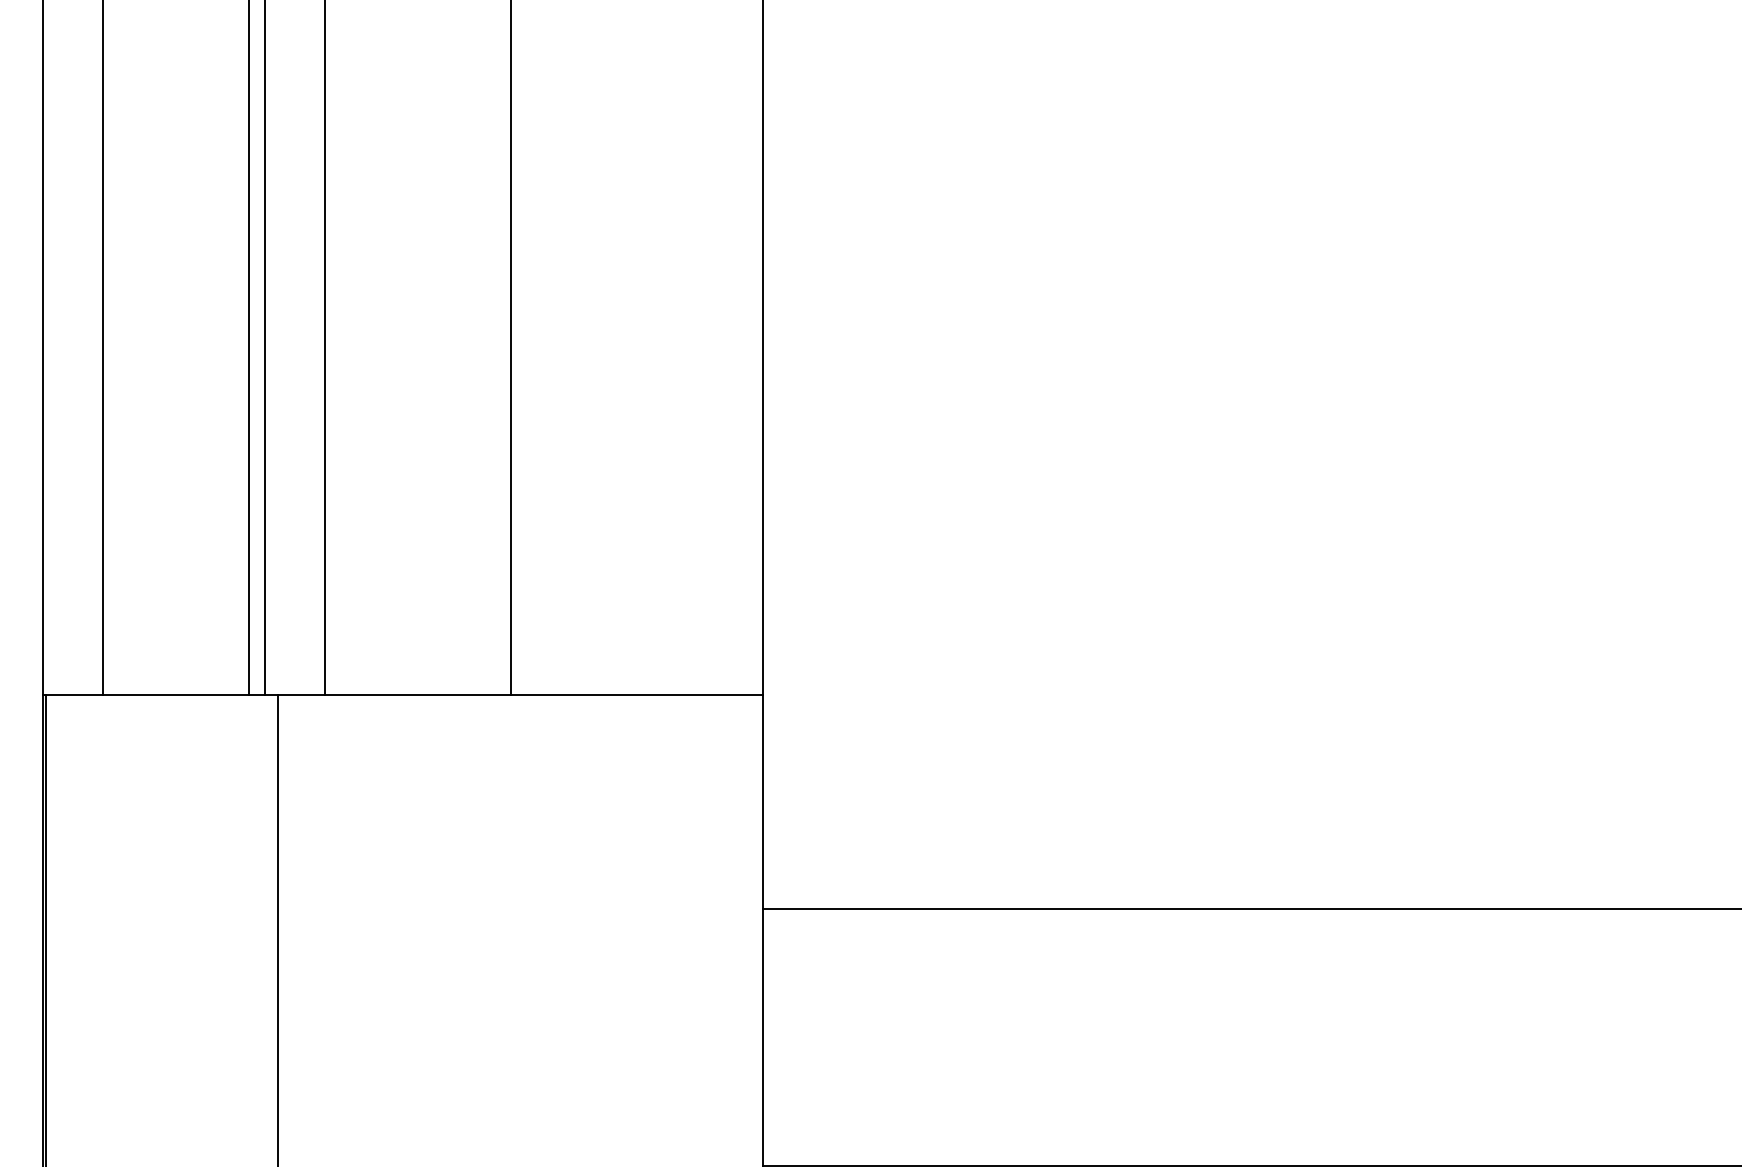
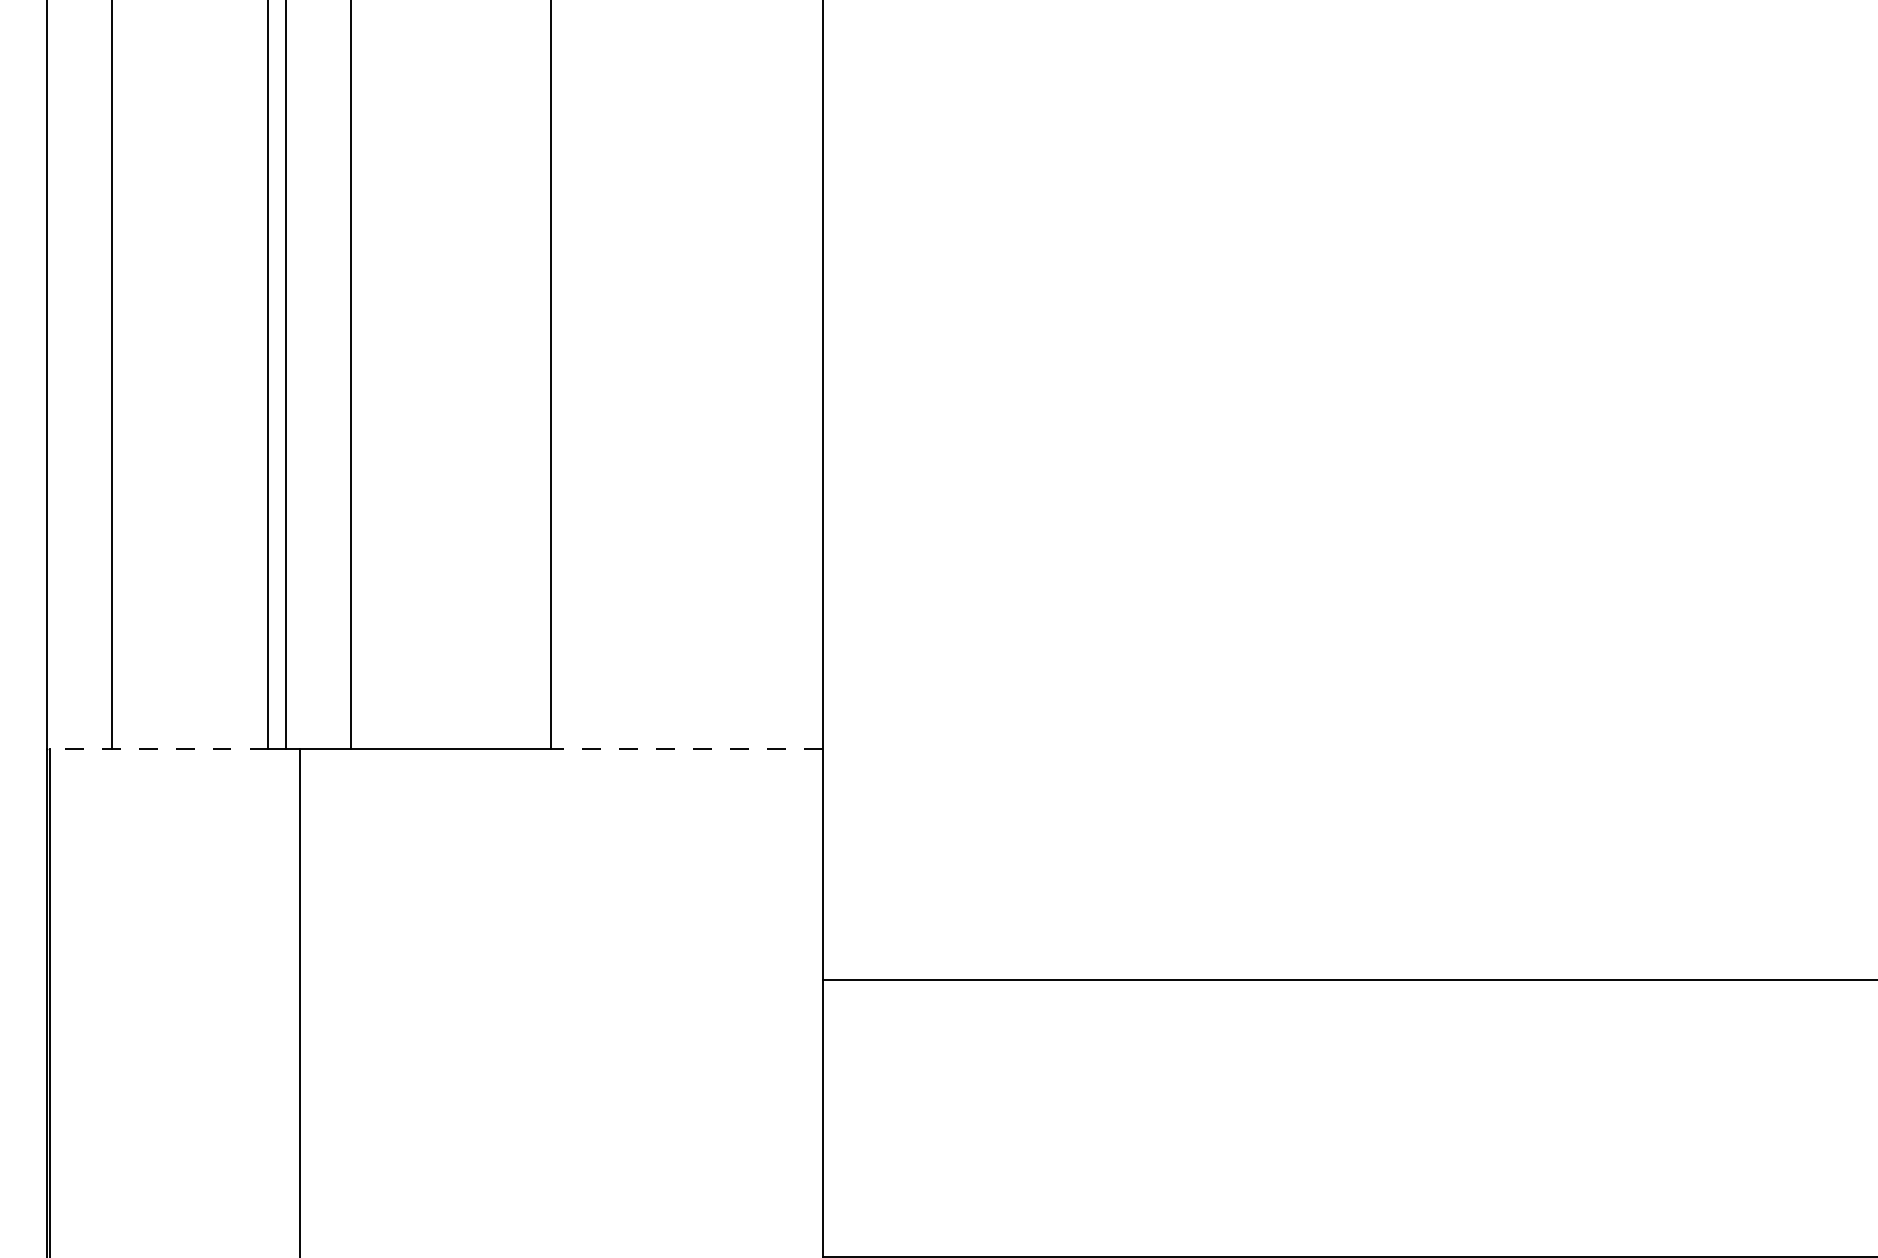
line: (145, 694) -> (157, 748), solid -> dashed
line: (636, 694) -> (686, 748), solid -> dashed

